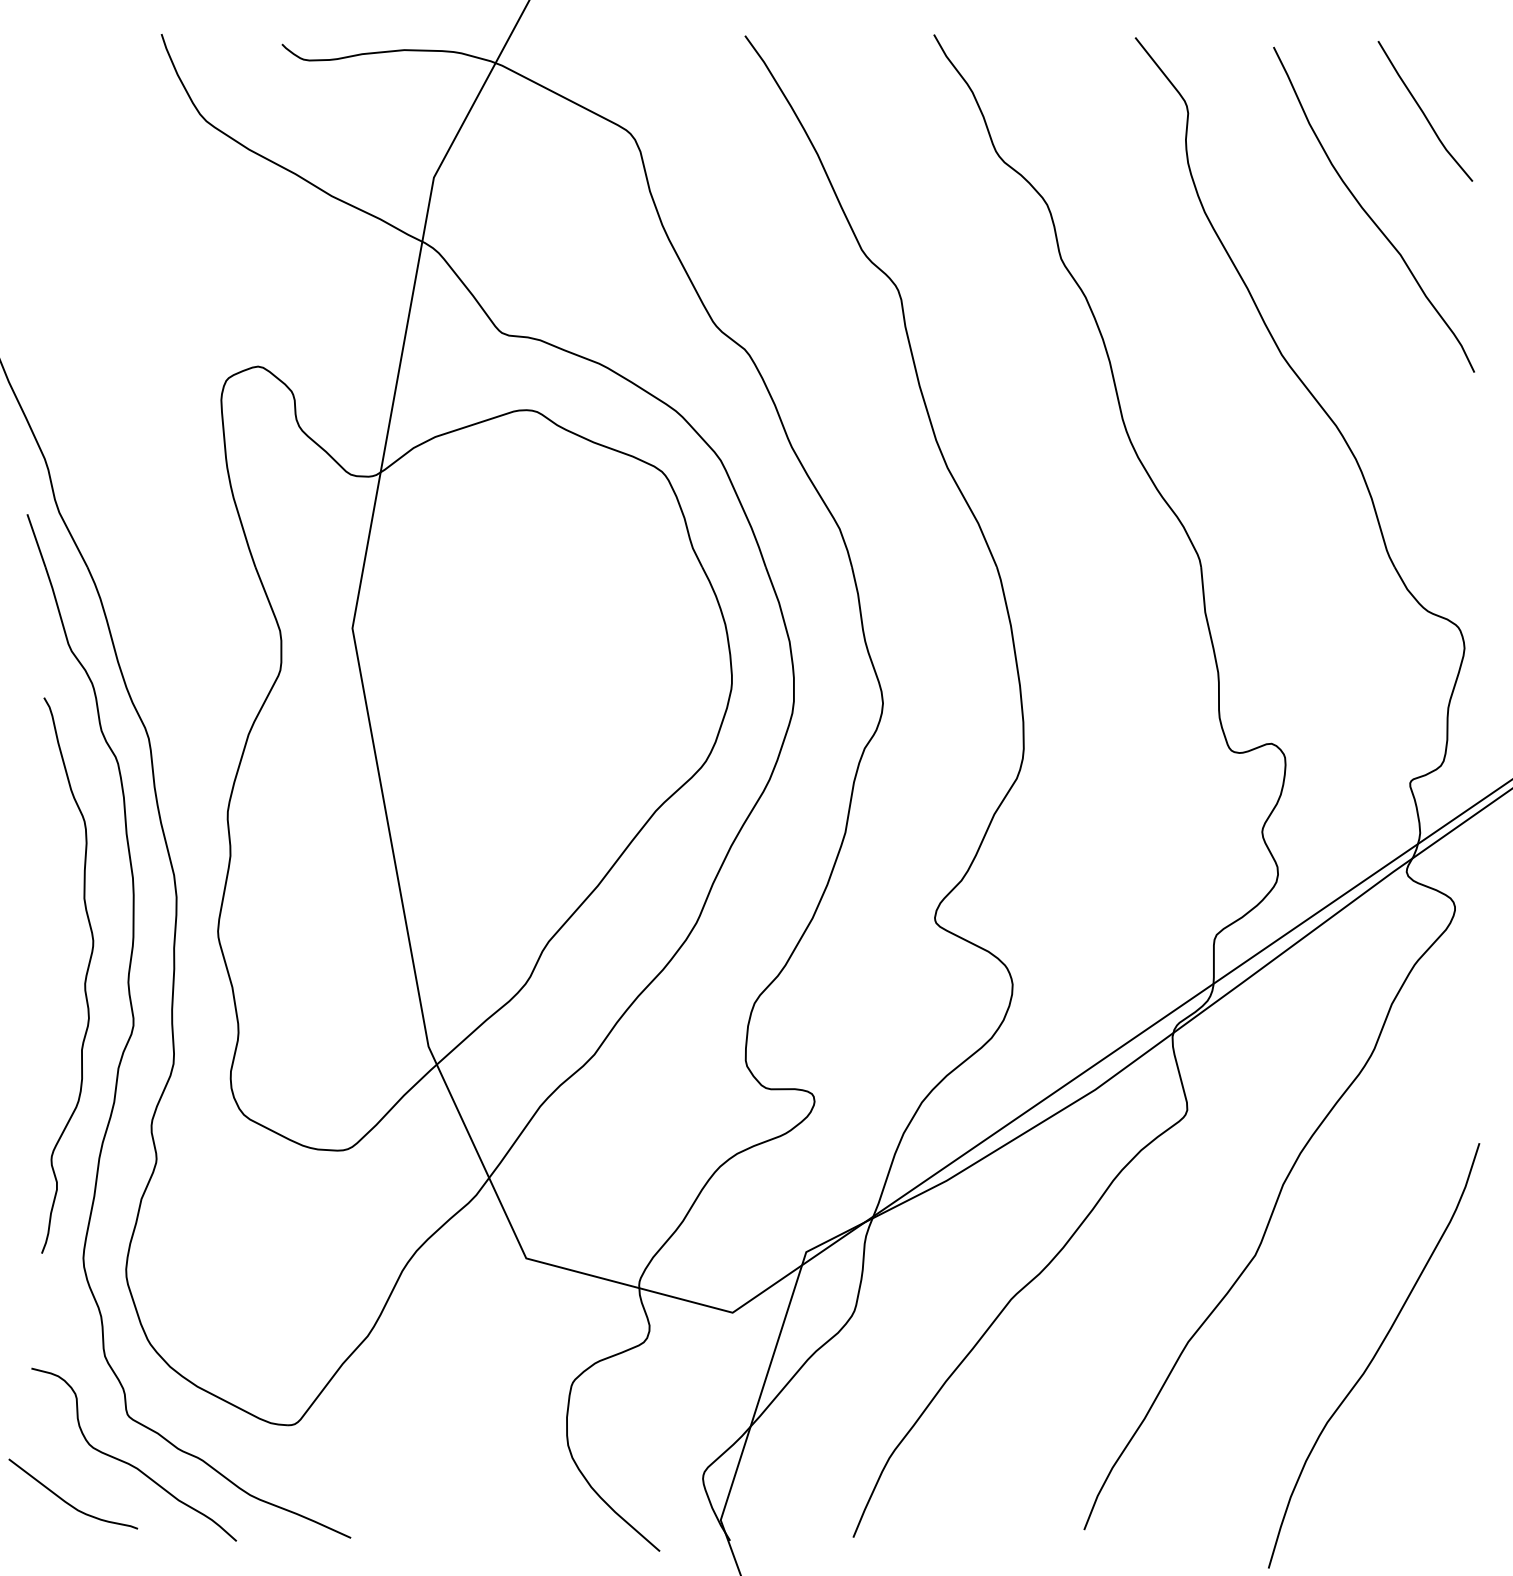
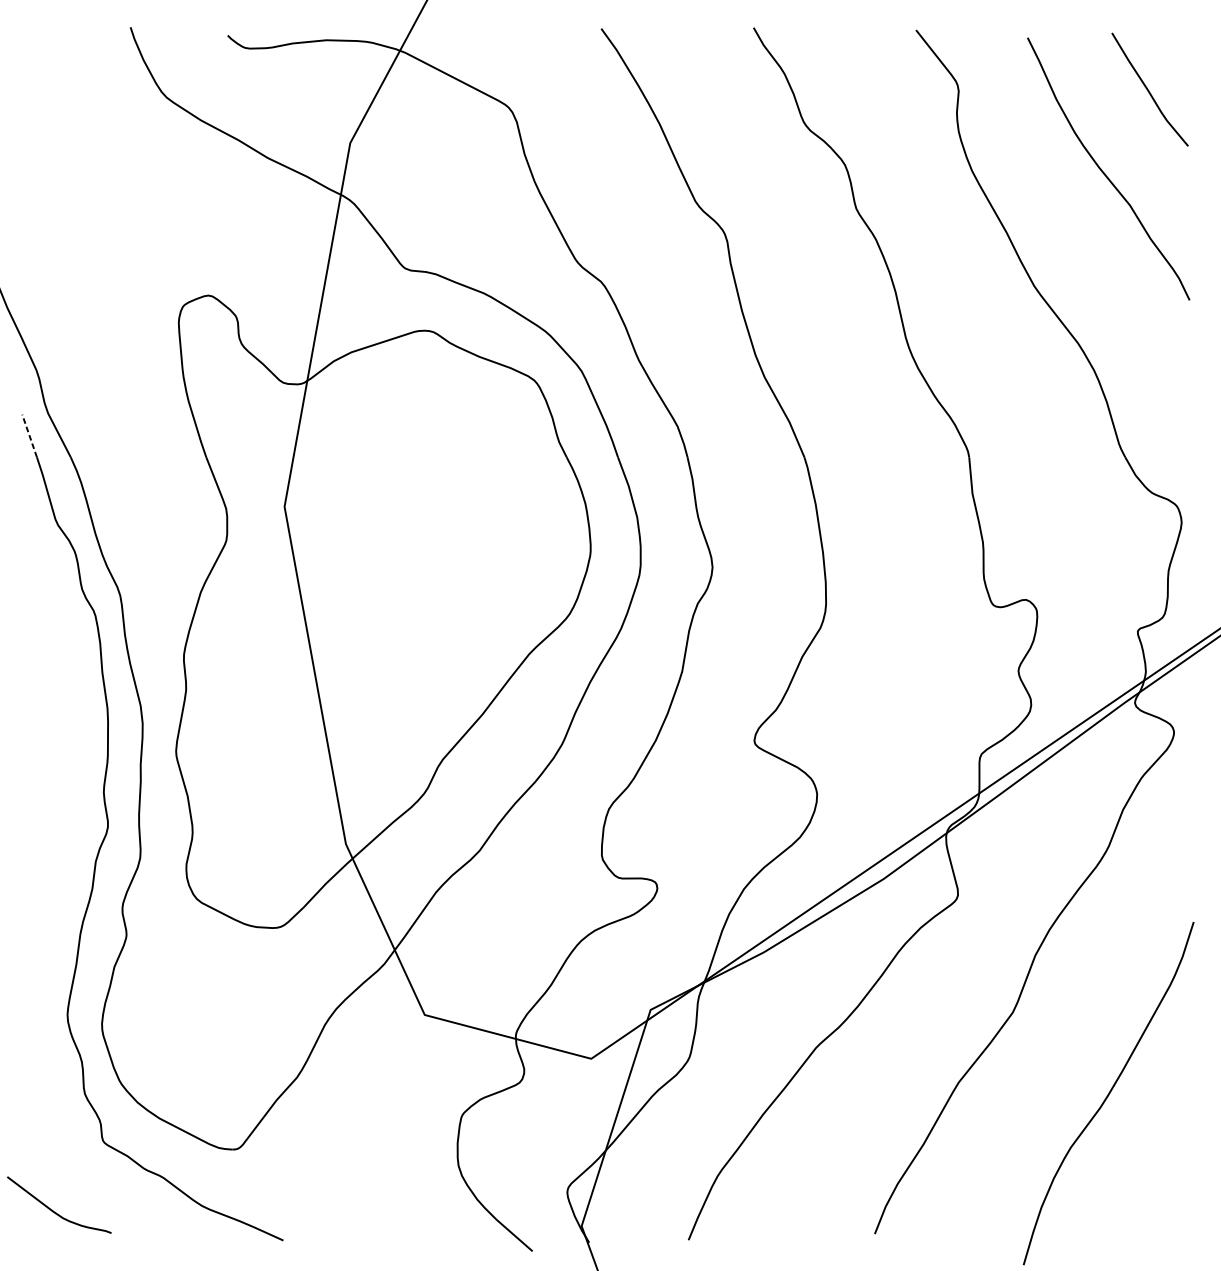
line: (36, 540) -> (29, 435), solid -> dashed
curve: (84, 980) -> (68, 790), removed
curve: (128, 1462) -> (103, 1179), removed

